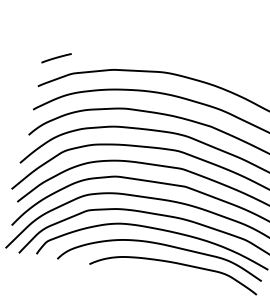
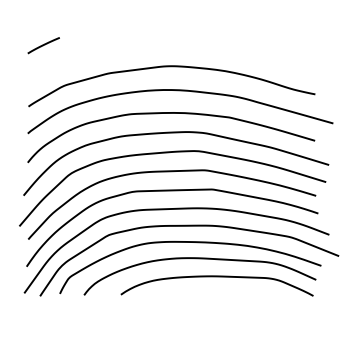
line: (56, 58) -> (43, 45), moved

